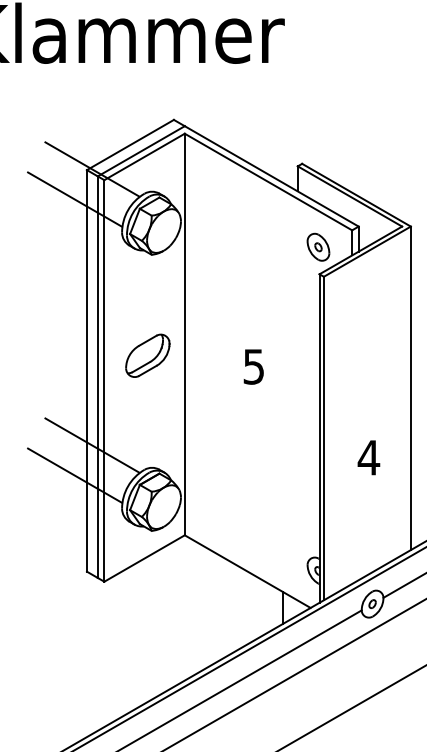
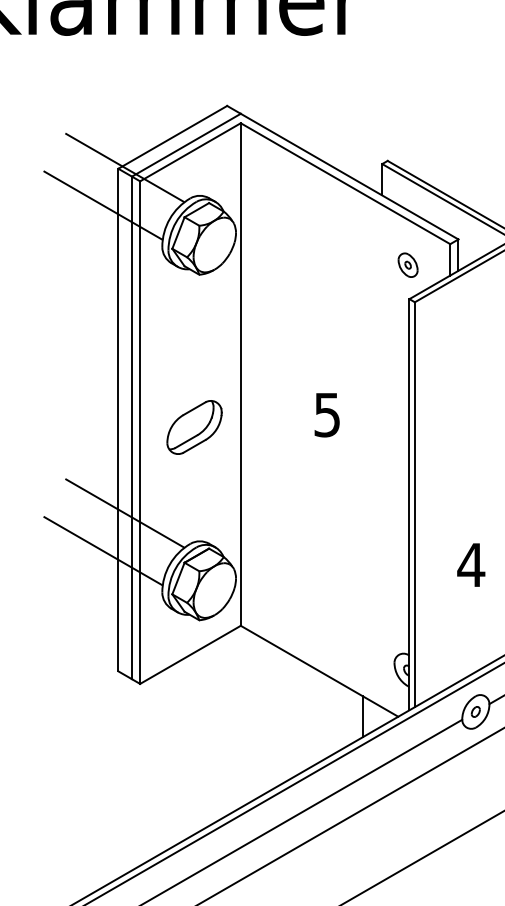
part: (318, 246) -> (408, 264), size x0.7
part: (147, 355) -> (194, 427), moved
text: (368, 457) -> (470, 564), moved

